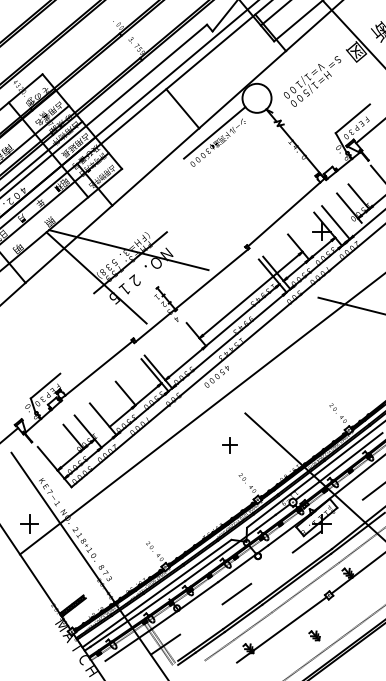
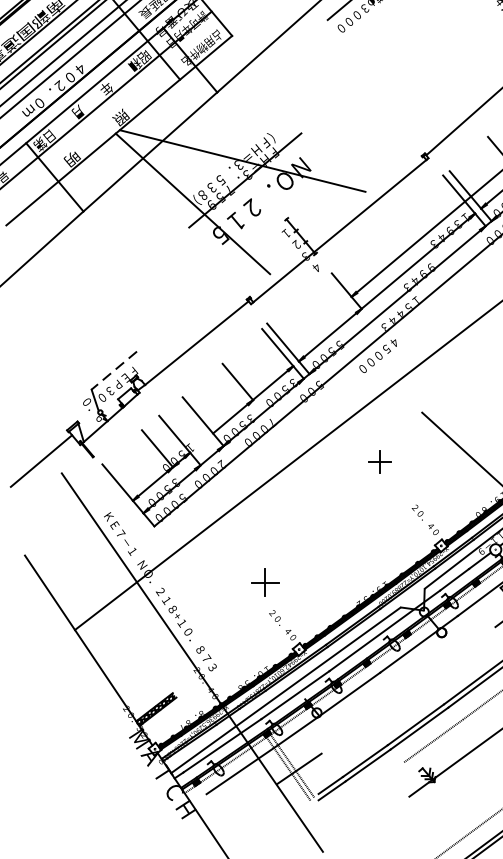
line: (45, 386) -> (114, 371), solid -> dashed
part: (229, 445) -> (379, 462), moved
part: (29, 523) -> (265, 582), moved
line: (236, 593) -> (408, 690), removed
line: (218, 650) -> (380, 778), removed

